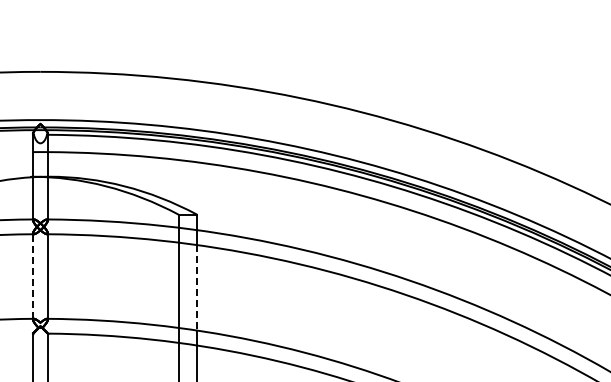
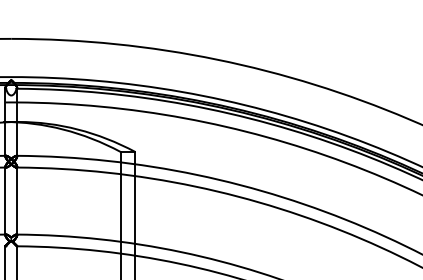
line: (33, 276) -> (5, 201), dashed -> solid
line: (197, 287) -> (135, 209), dashed -> solid

